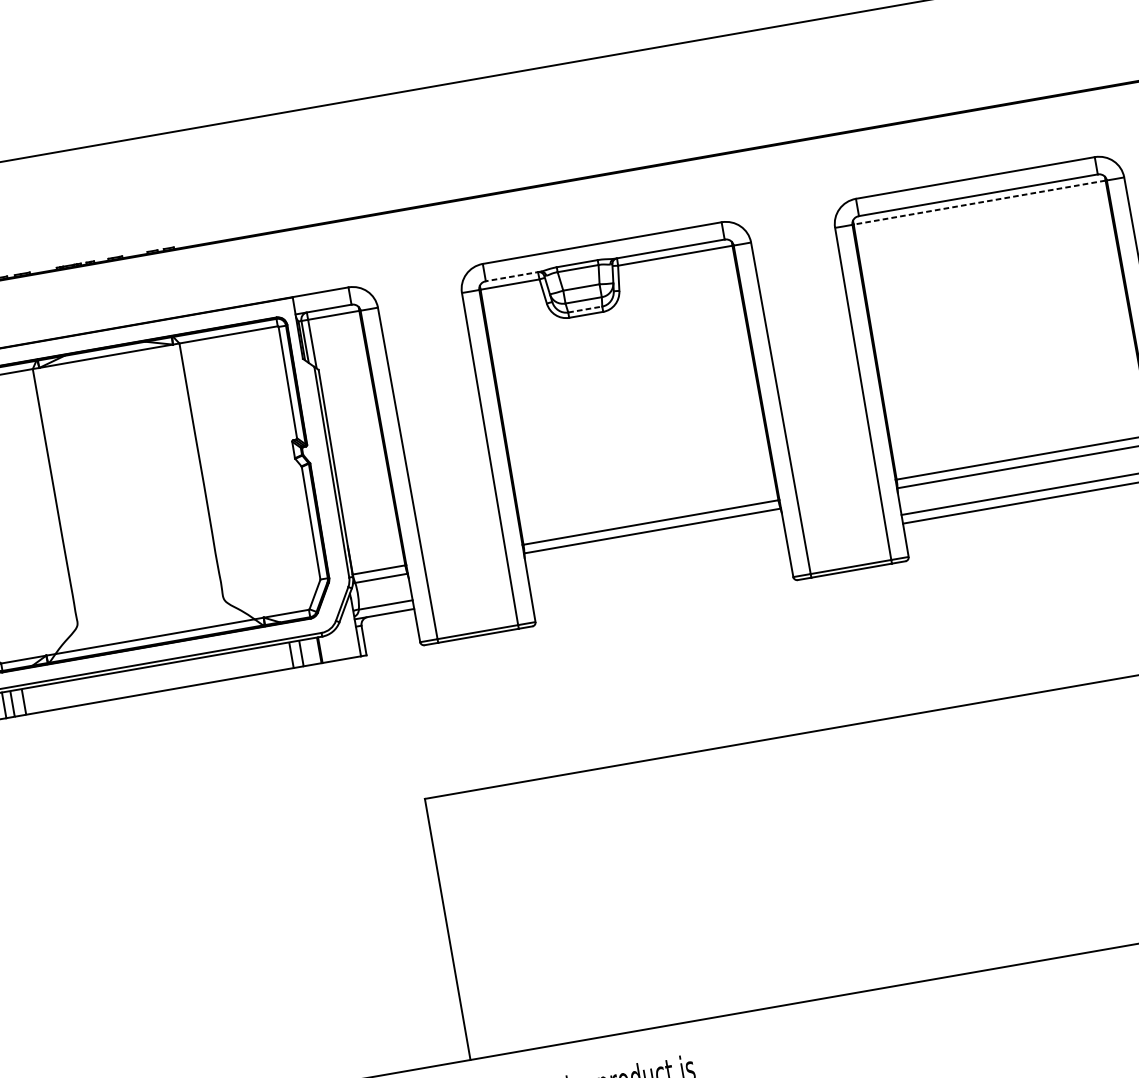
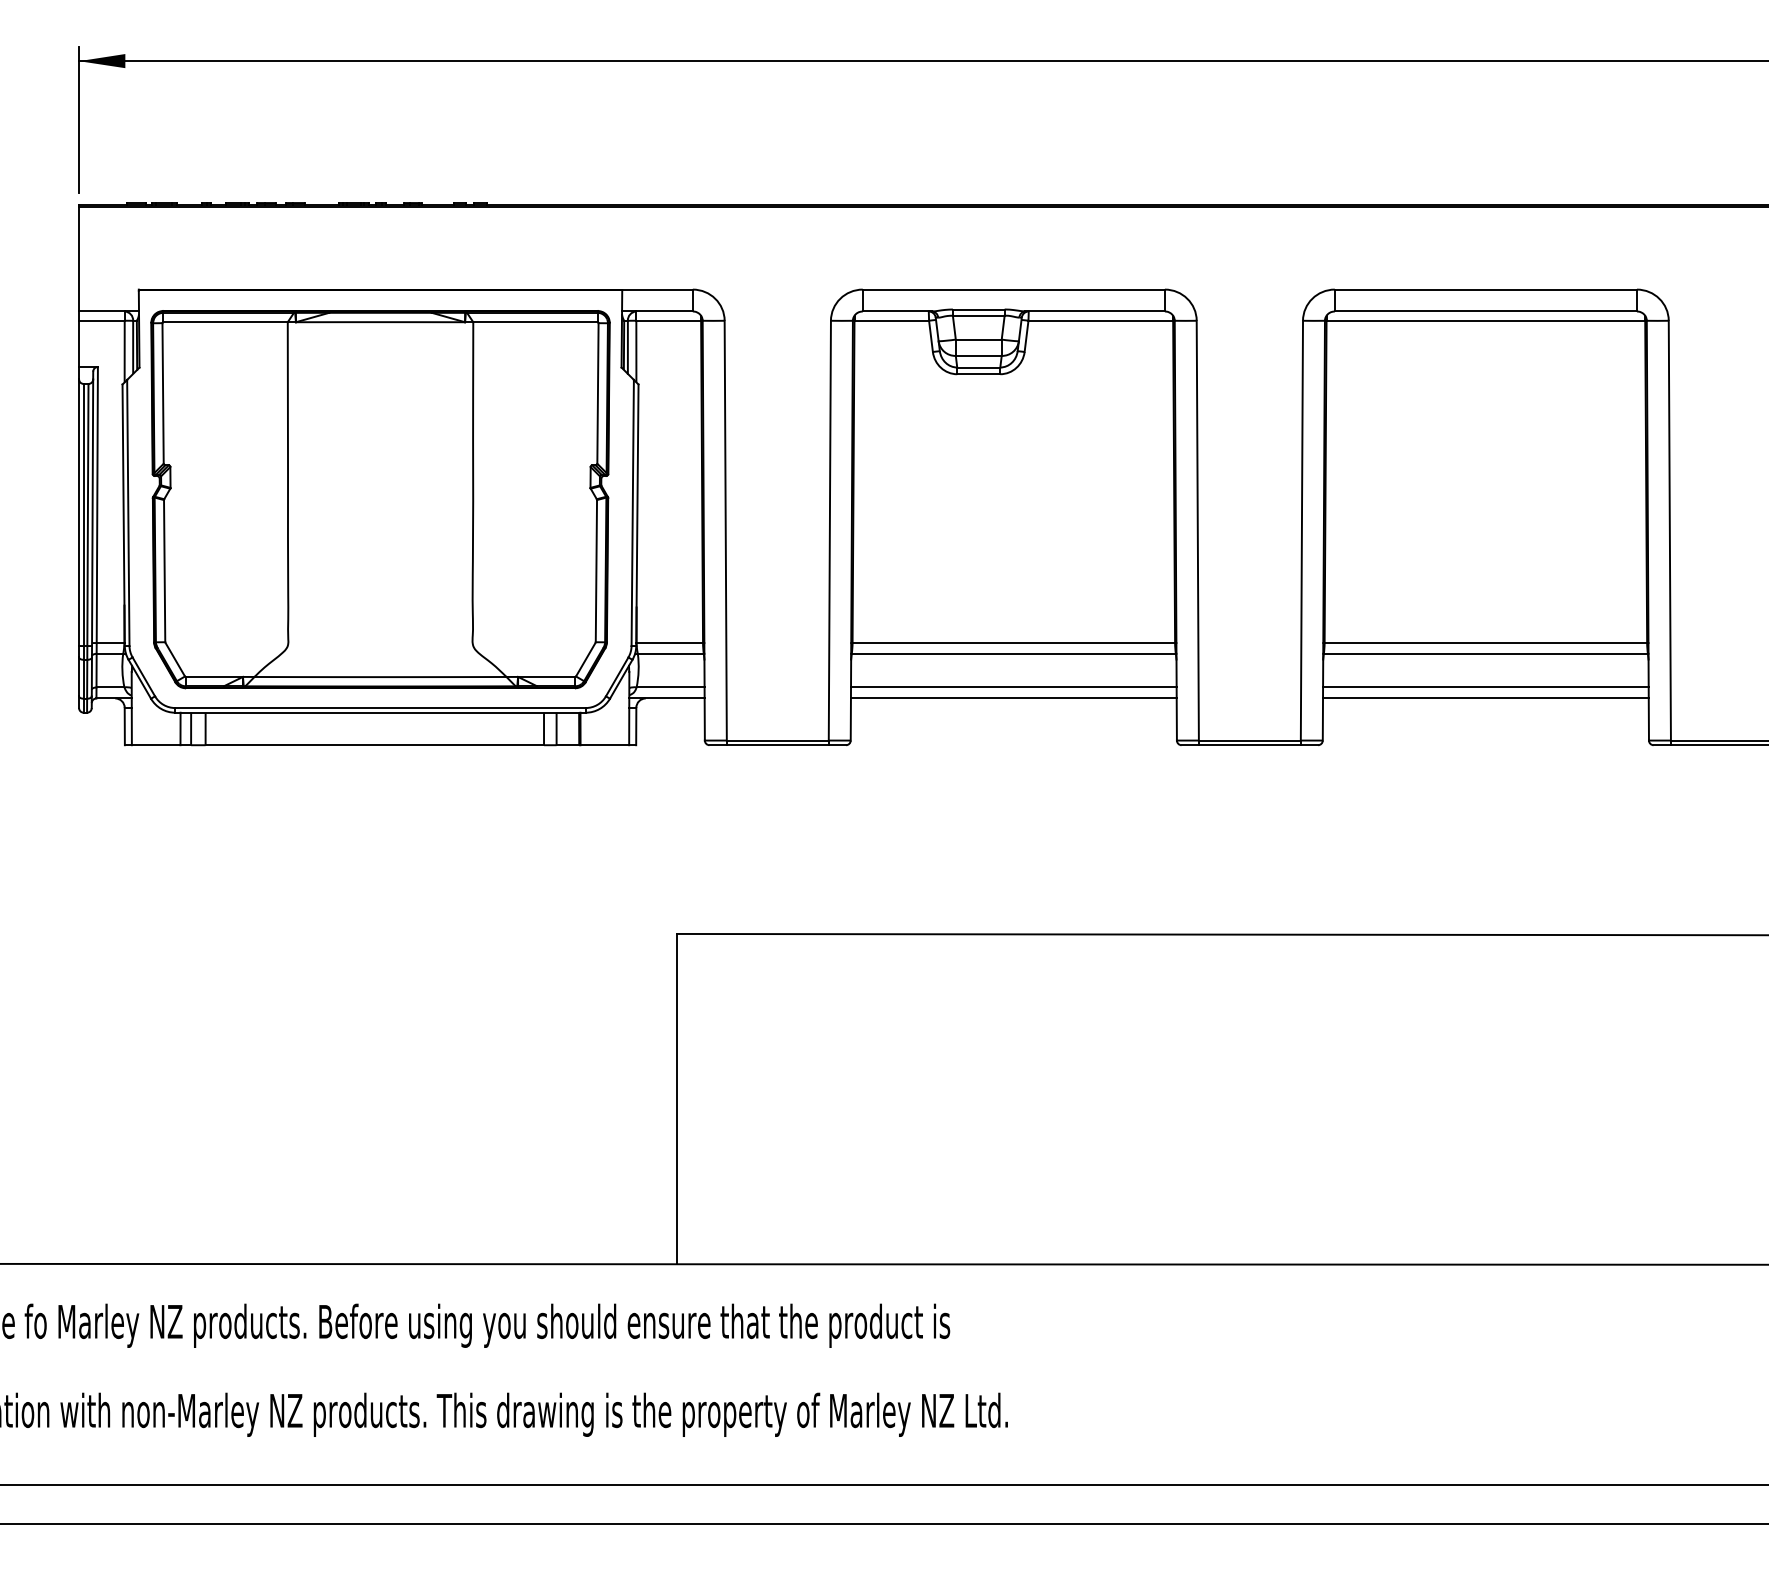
line: (979, 202) -> (1485, 320), dashed -> solid
line: (513, 276) -> (897, 311), dashed -> solid
line: (585, 309) -> (978, 367), dashed -> solid
line: (656, 557) -> (1013, 687), added
line: (658, 566) -> (1013, 698), added

